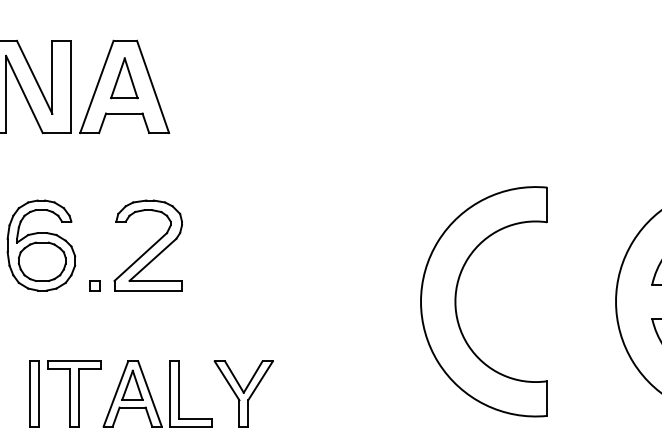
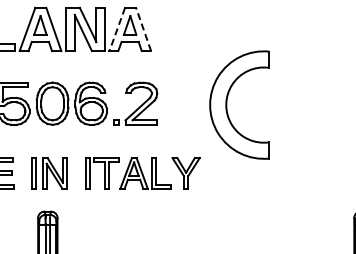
line: (97, 87) -> (117, 29), solid -> dashed
line: (152, 87) -> (143, 29), solid -> dashed
part: (458, 300) -> (227, 104), moved

